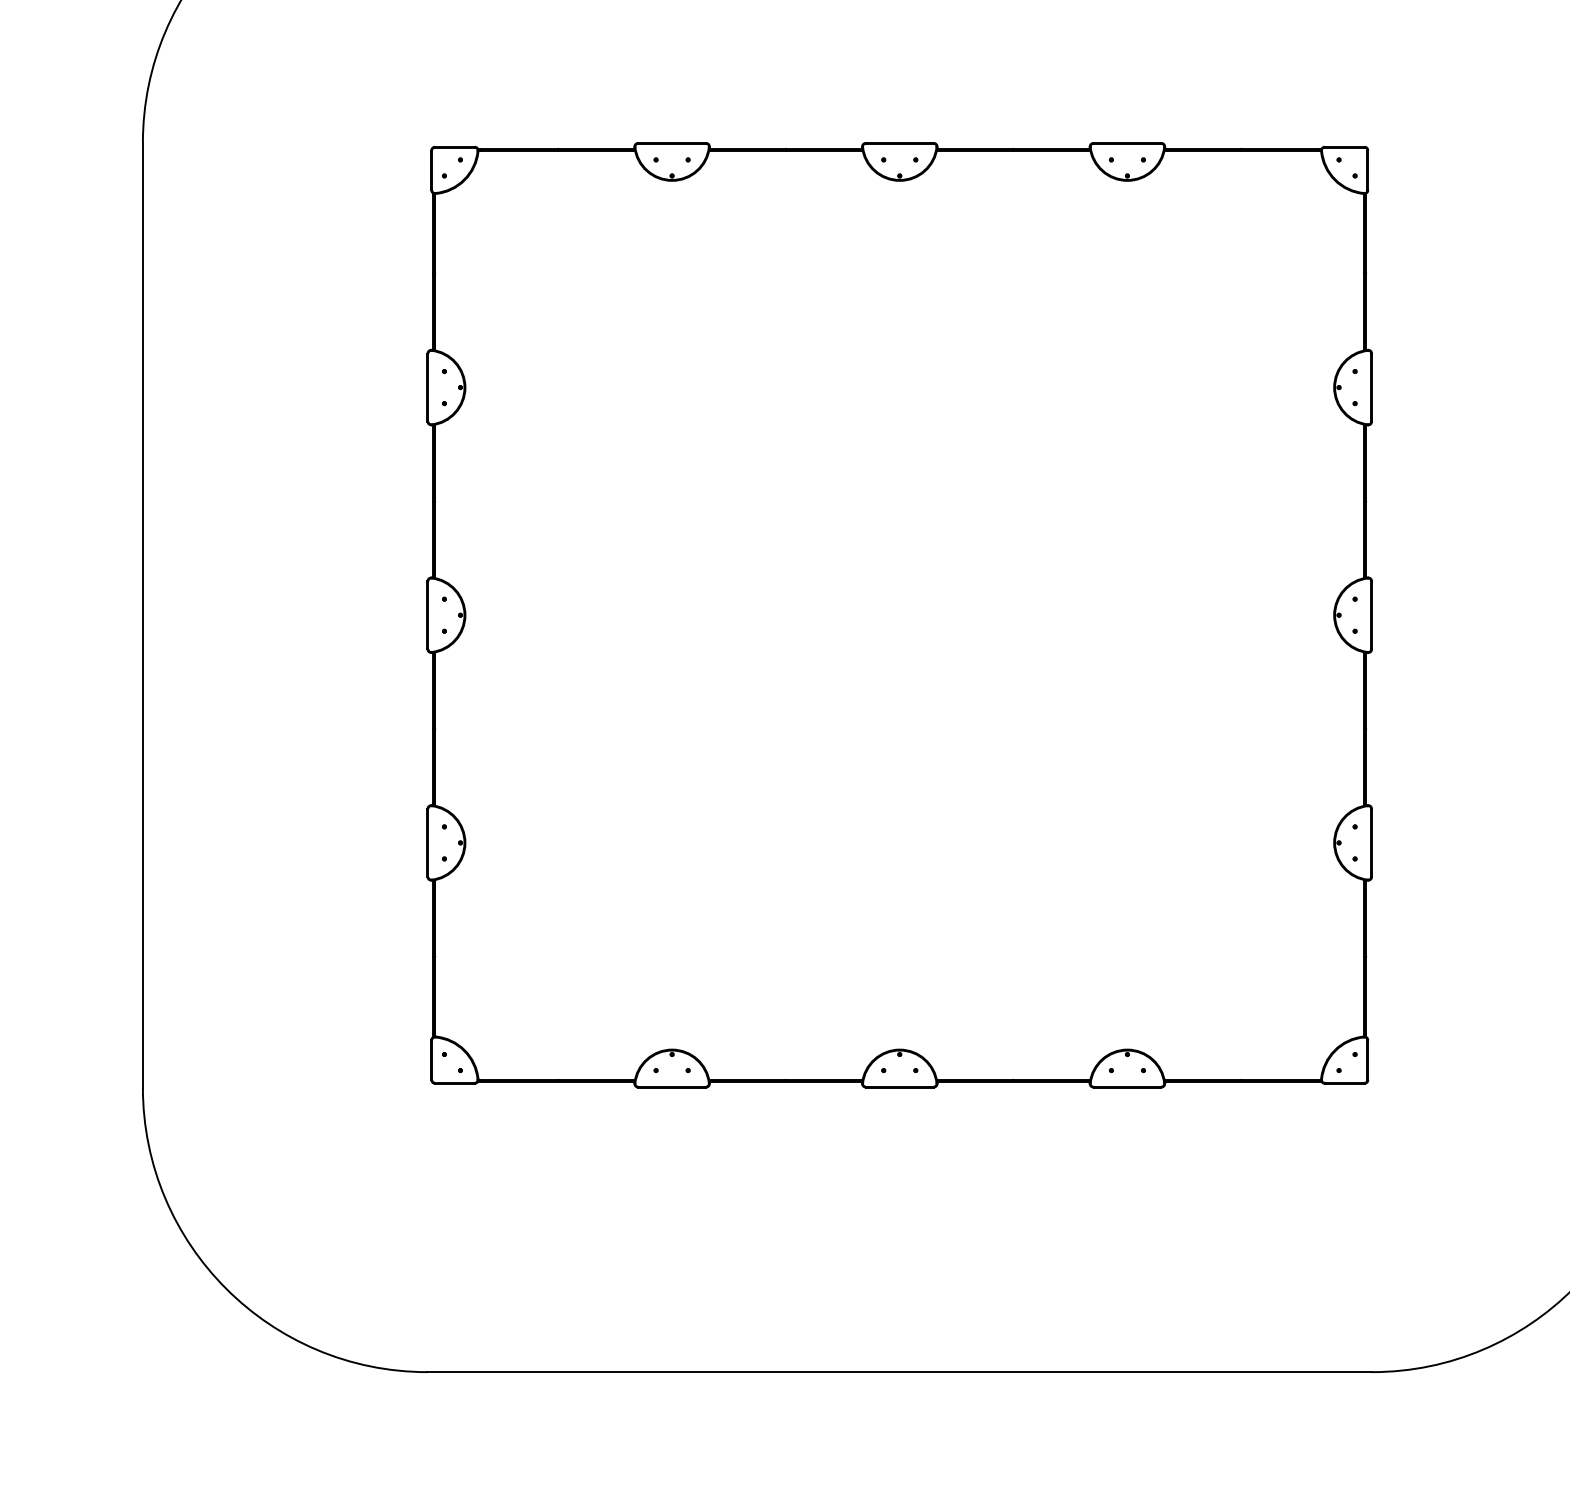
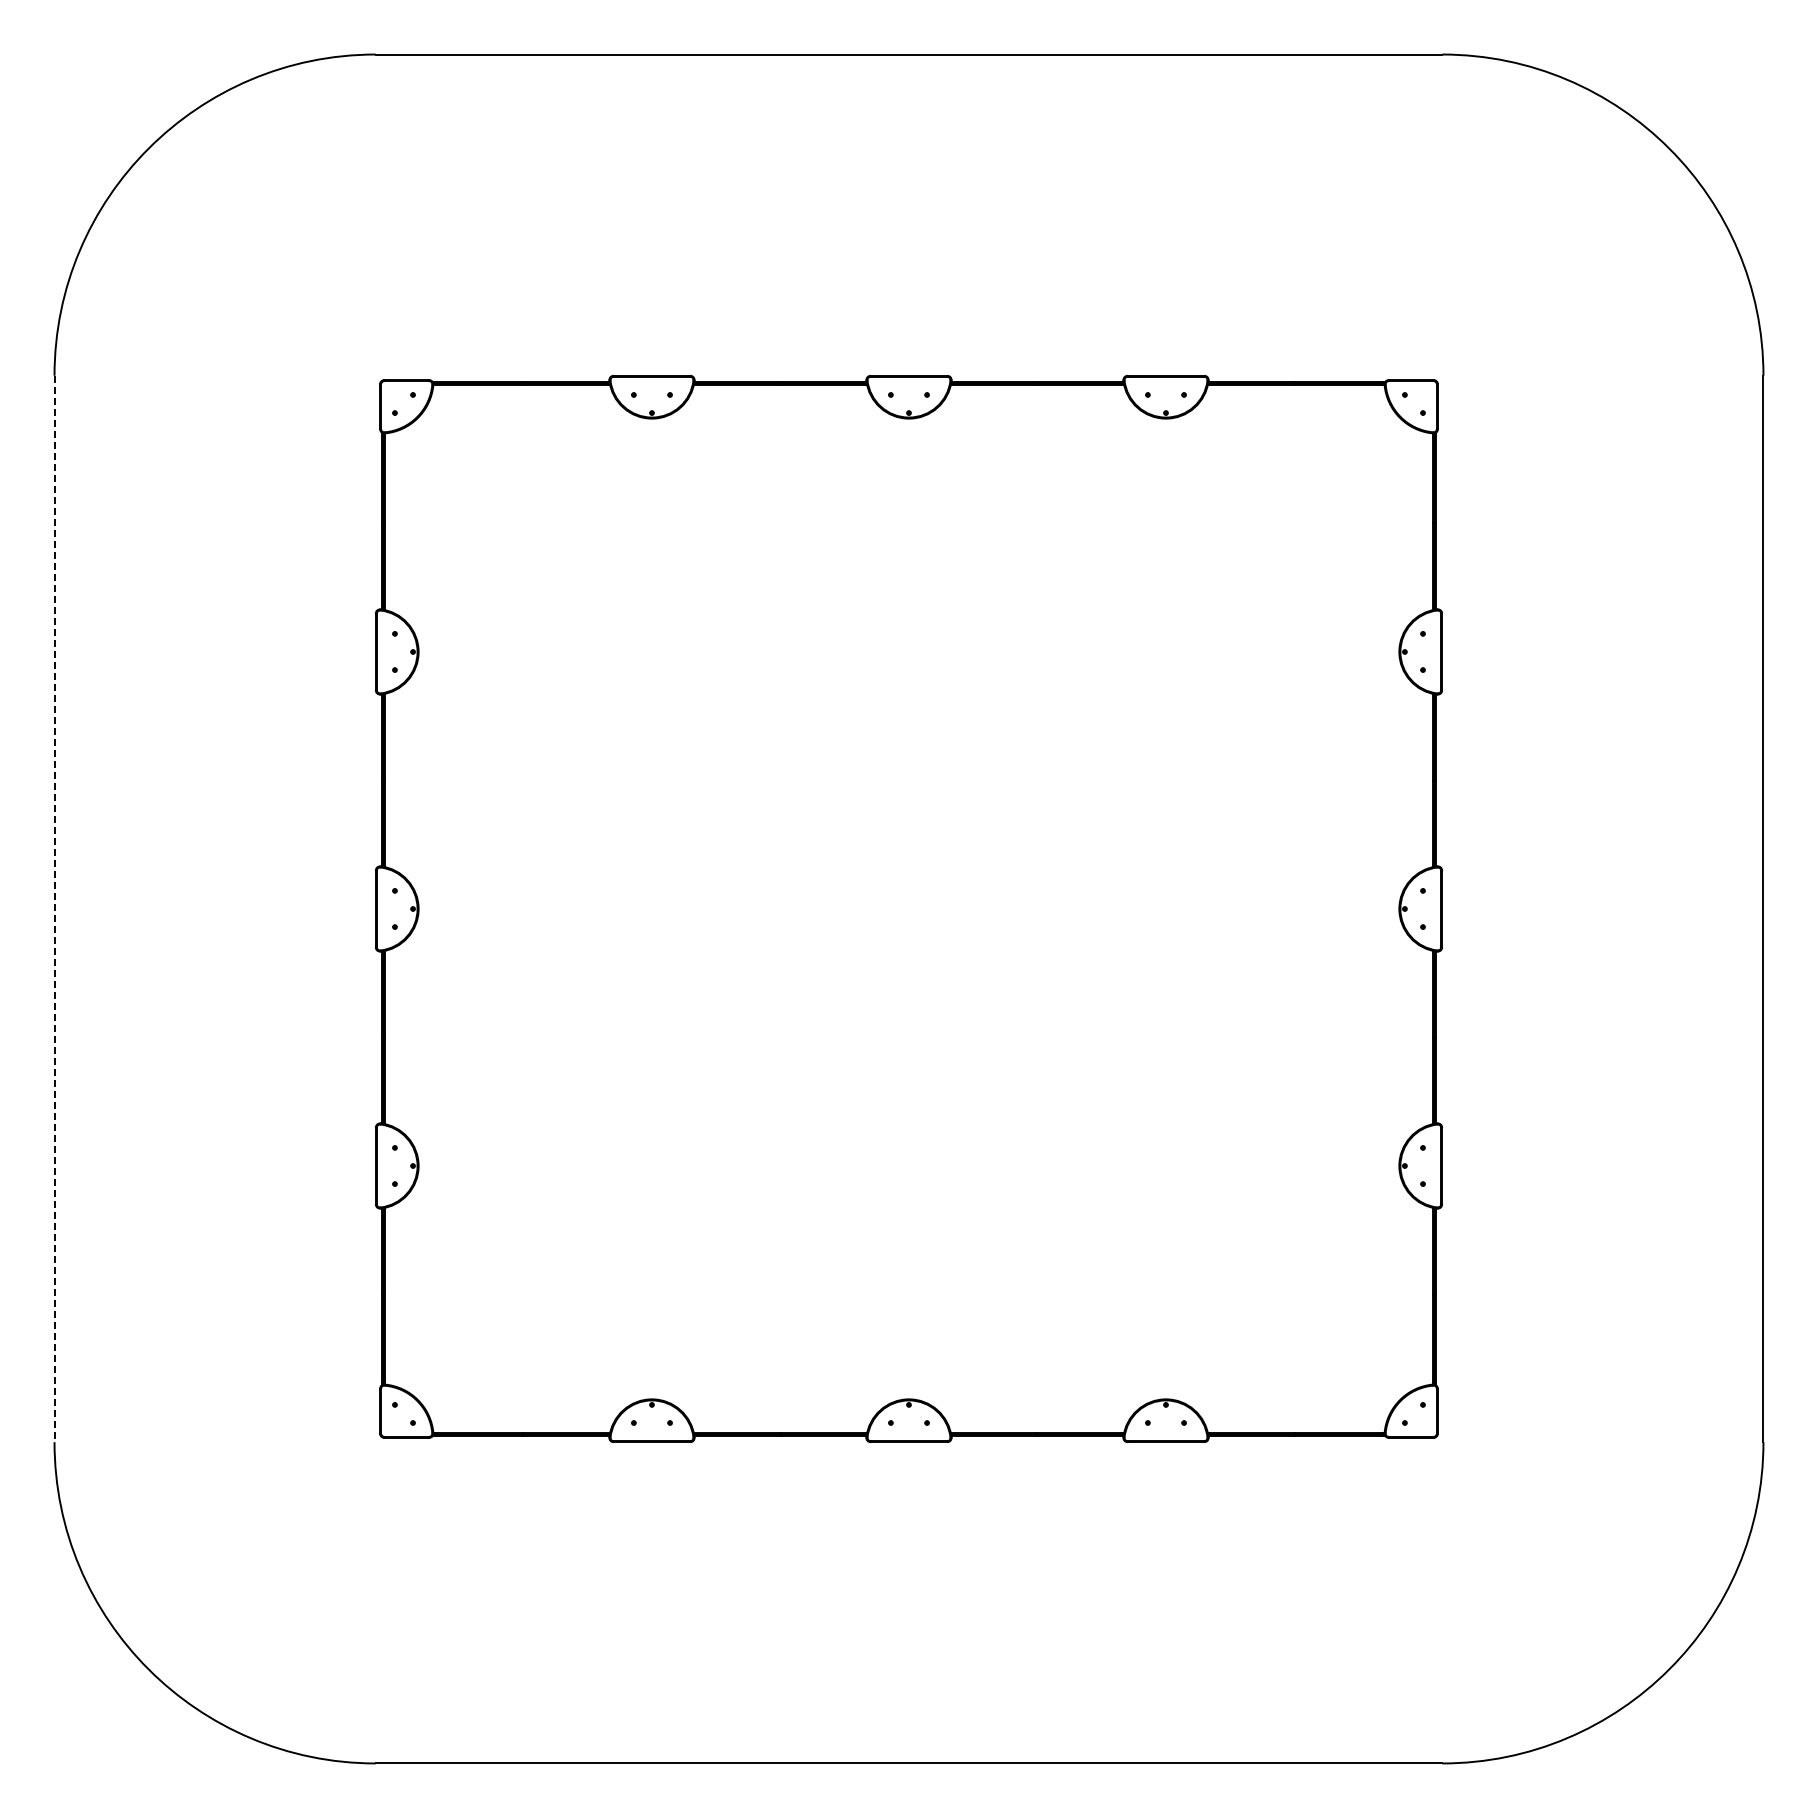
line: (142, 615) -> (54, 909), solid -> dashed

